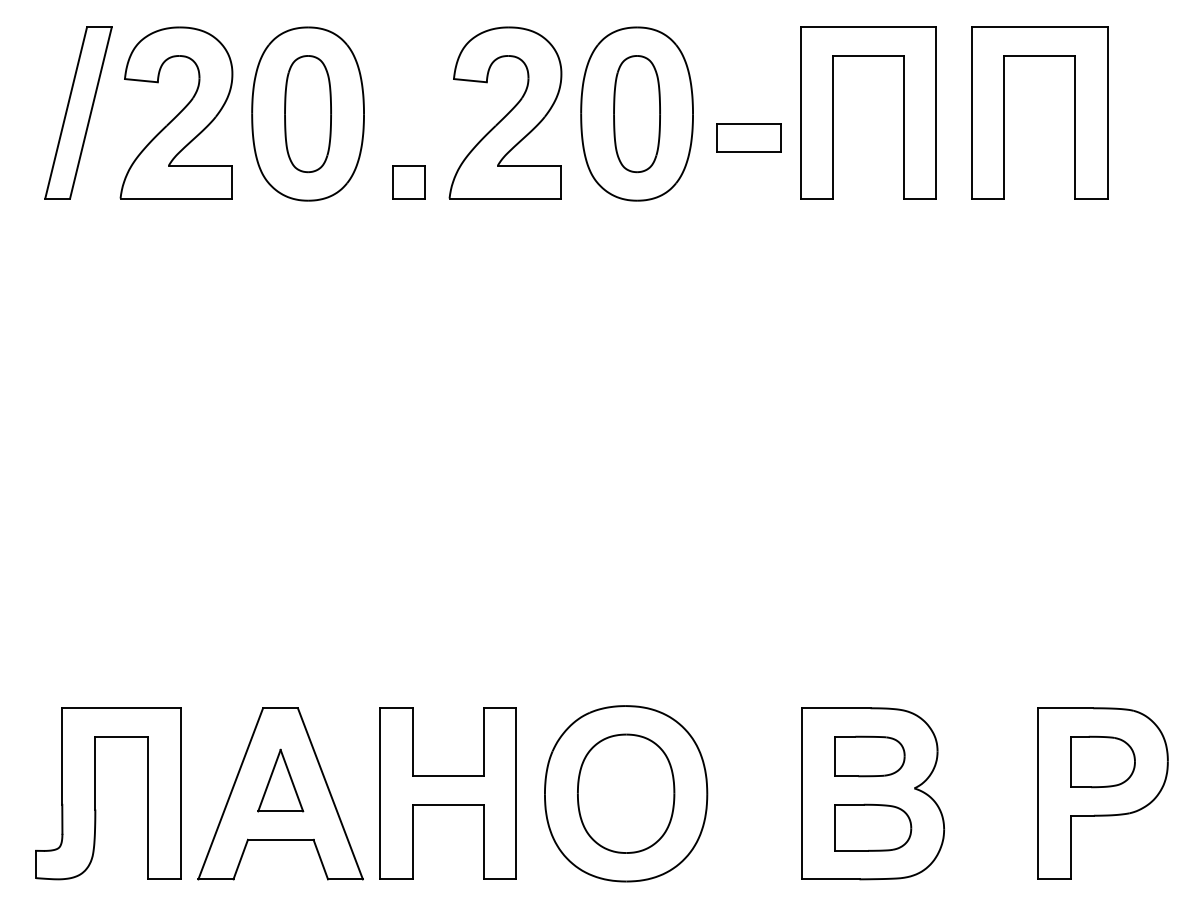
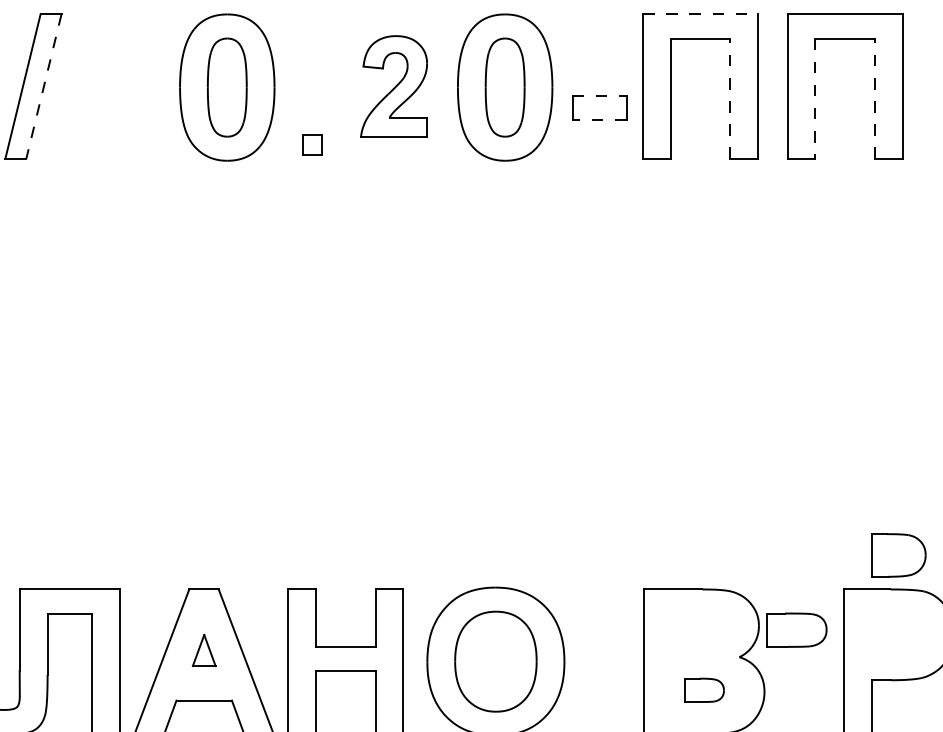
line: (868, 27) -> (700, 14), solid -> dashed
part: (176, 112) -> (116, 86), removed
part: (505, 112) -> (394, 86), size x0.7
line: (90, 113) -> (43, 87), solid -> dashed
line: (748, 123) -> (599, 95), solid -> dashed
line: (903, 126) -> (730, 98), solid -> dashed
line: (1074, 126) -> (874, 98), solid -> dashed
line: (1004, 127) -> (815, 98), solid -> dashed
line: (748, 152) -> (599, 120), solid -> dashed
part: (408, 182) -> (312, 145), size x0.7
part: (869, 756) -> (796, 630), moved
part: (1102, 761) -> (898, 555), moved
part: (280, 780) -> (203, 650), size x0.6
part: (873, 827) -> (704, 690), size x0.6

